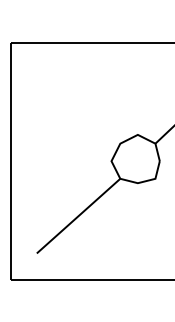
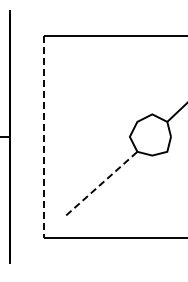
line: (10, 161) -> (43, 137), solid -> dashed
line: (78, 215) -> (101, 183), solid -> dashed

